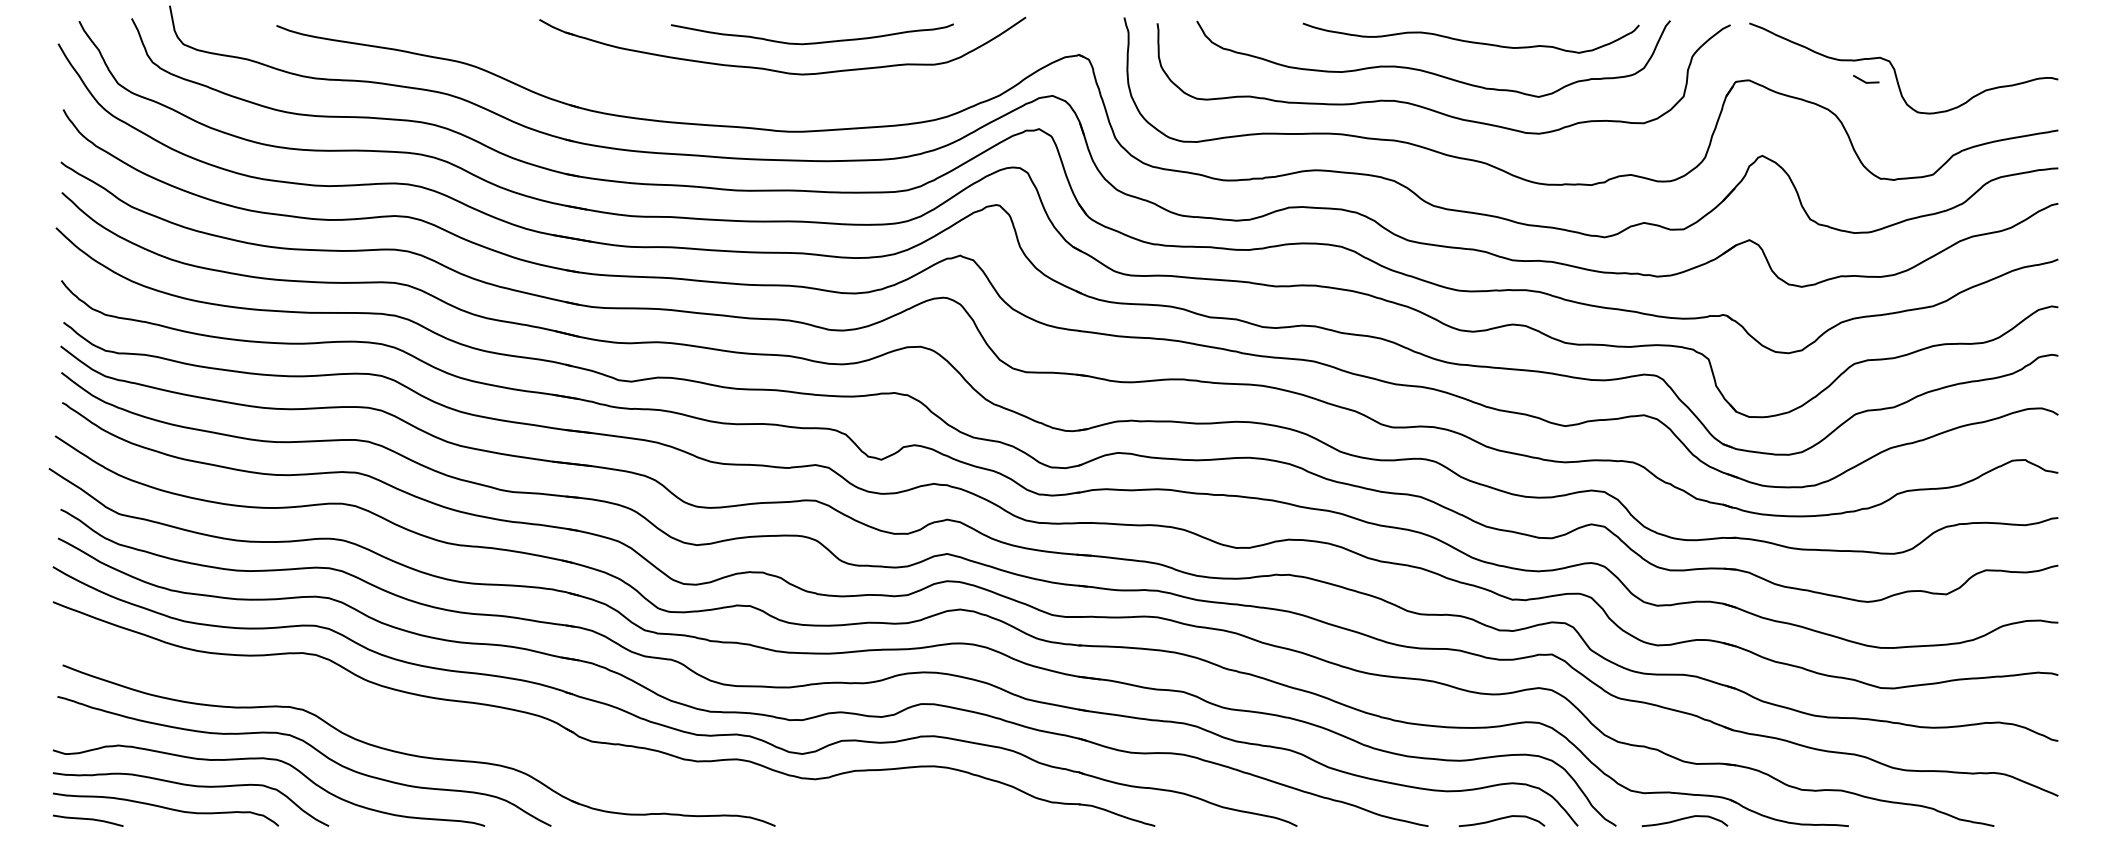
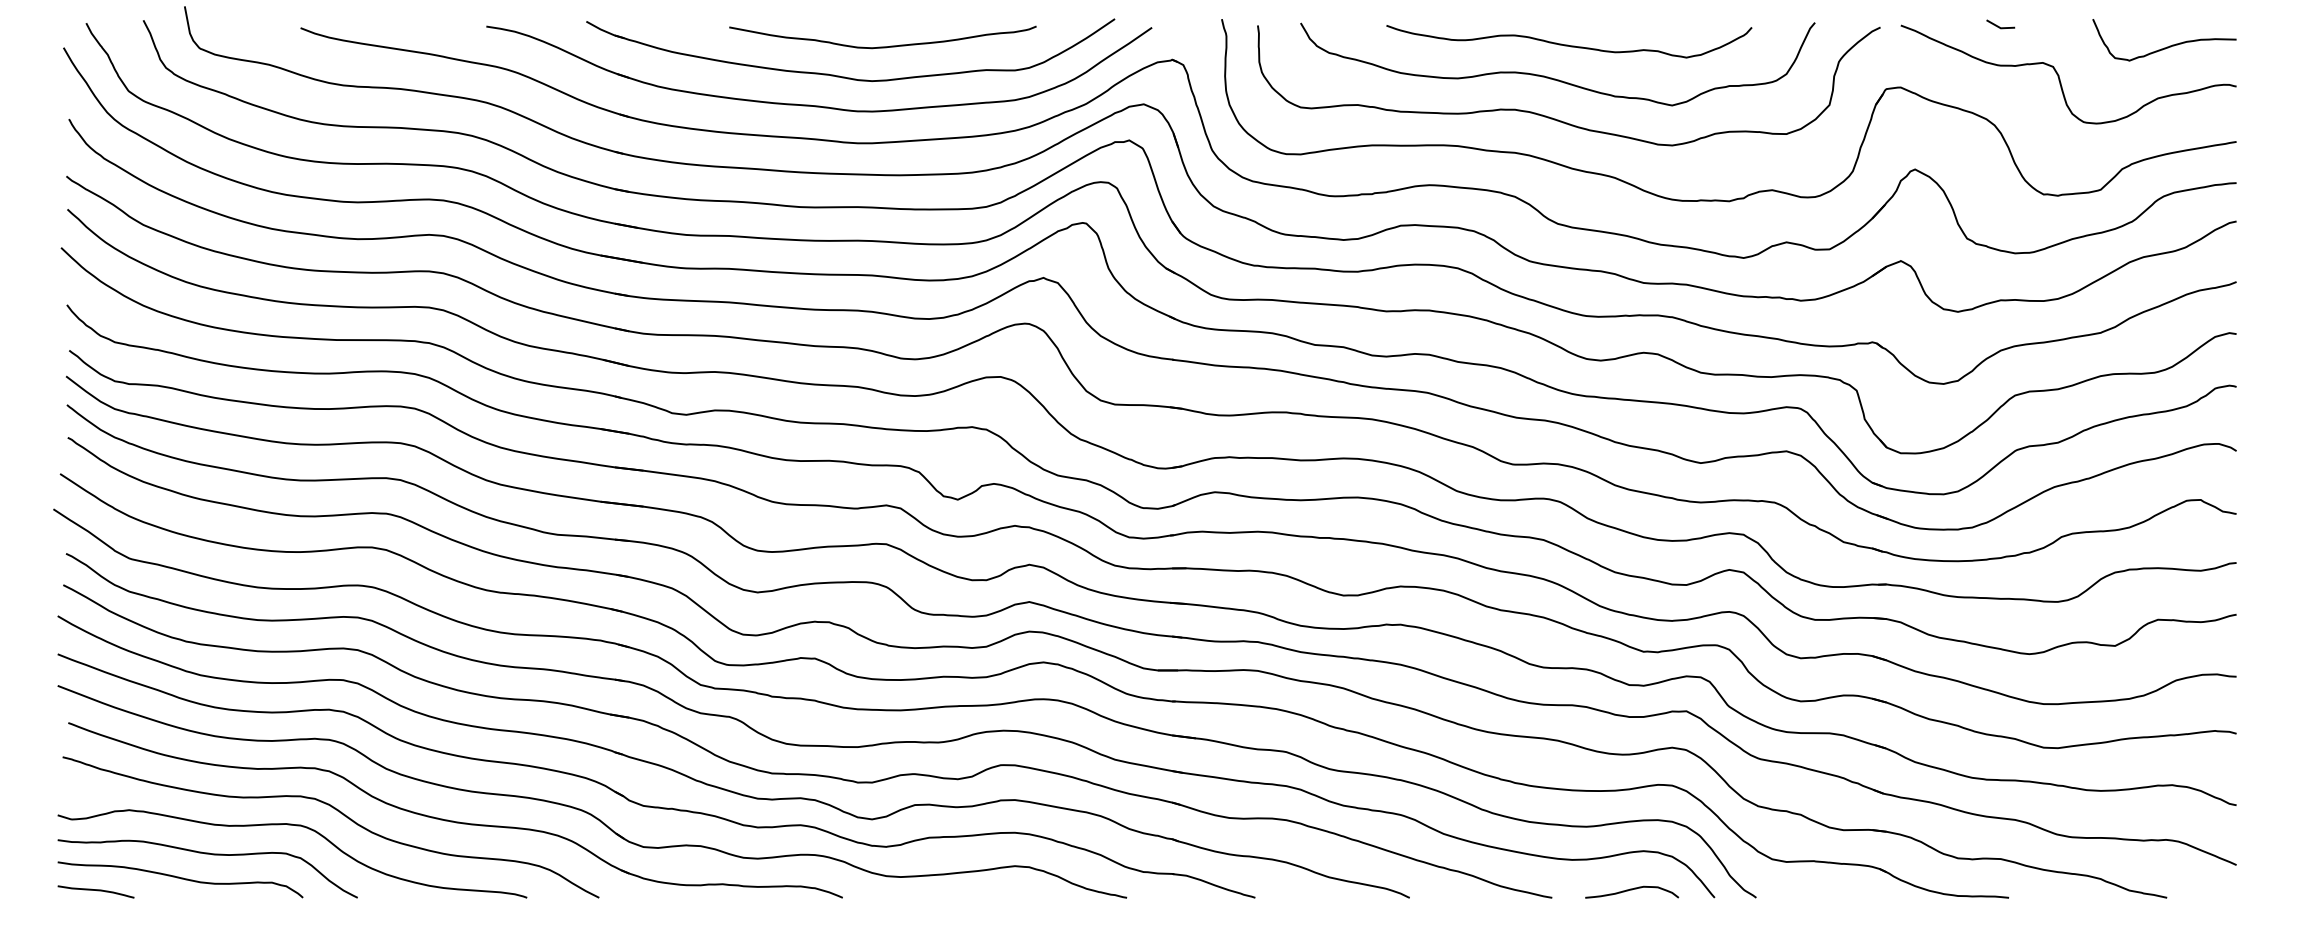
curve: (1468, 40) -> (1566, 44), moved
curve: (1994, 42) -> (2167, 46), added
line: (1864, 80) -> (1998, 25), moved
part: (751, 96) -> (816, 104), added
part: (535, 744) -> (582, 809), added
curve: (1684, 819) -> (1830, 890), removed

